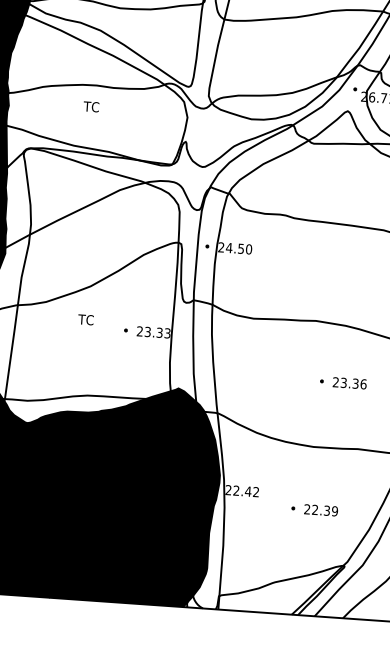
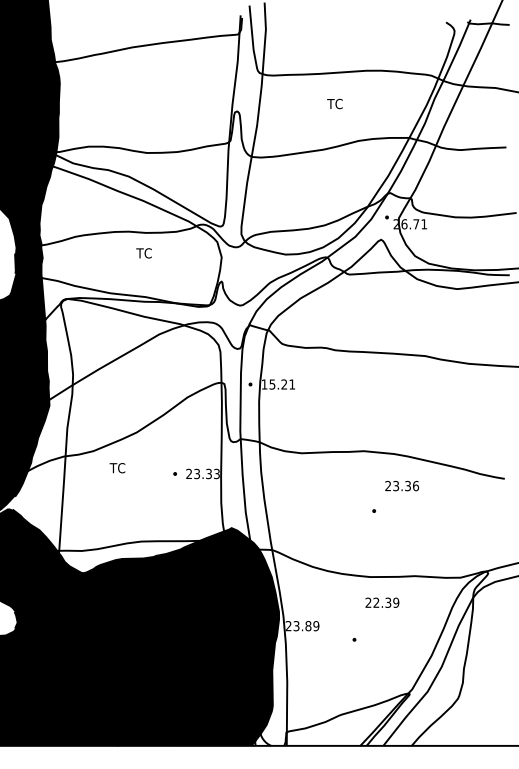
text: (90, 106) -> (143, 253), moved
text: (235, 248) -> (278, 384), 24.50 -> 15.21
text: (85, 320) -> (117, 468), moved
text: (350, 383) -> (402, 486), moved
text: (246, 491) -> (306, 626), 22.42 -> 23.89
text: (321, 510) -> (382, 602), moved

